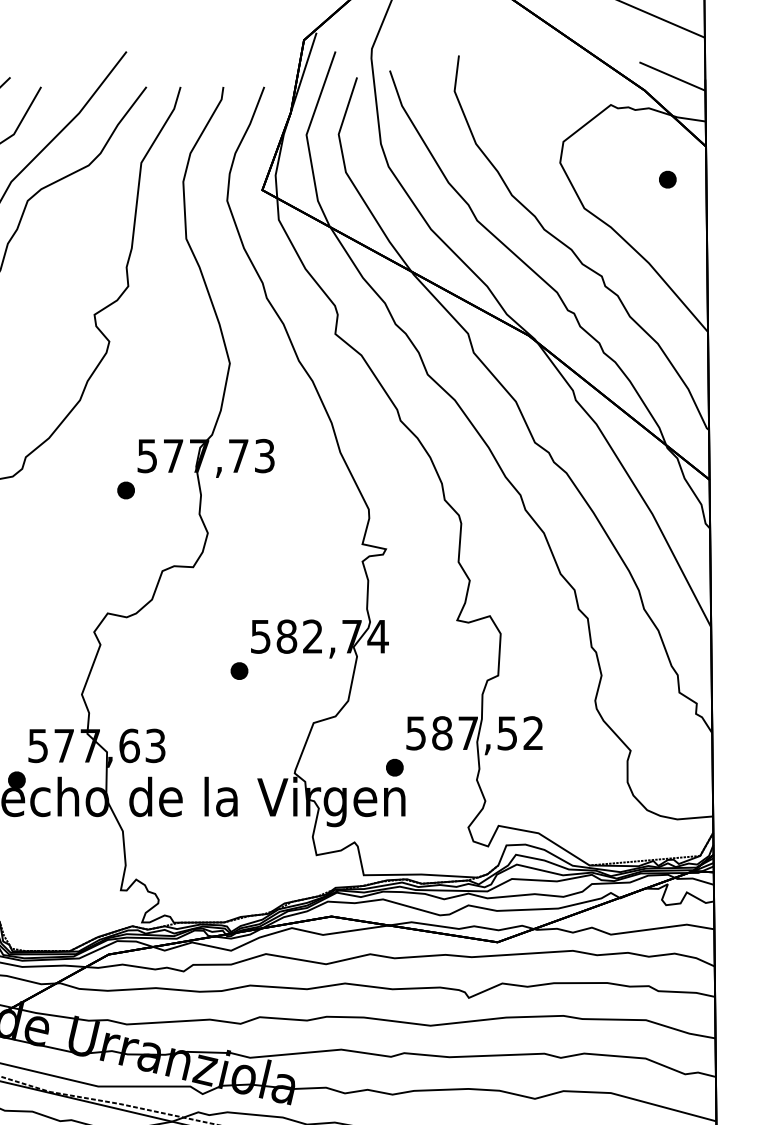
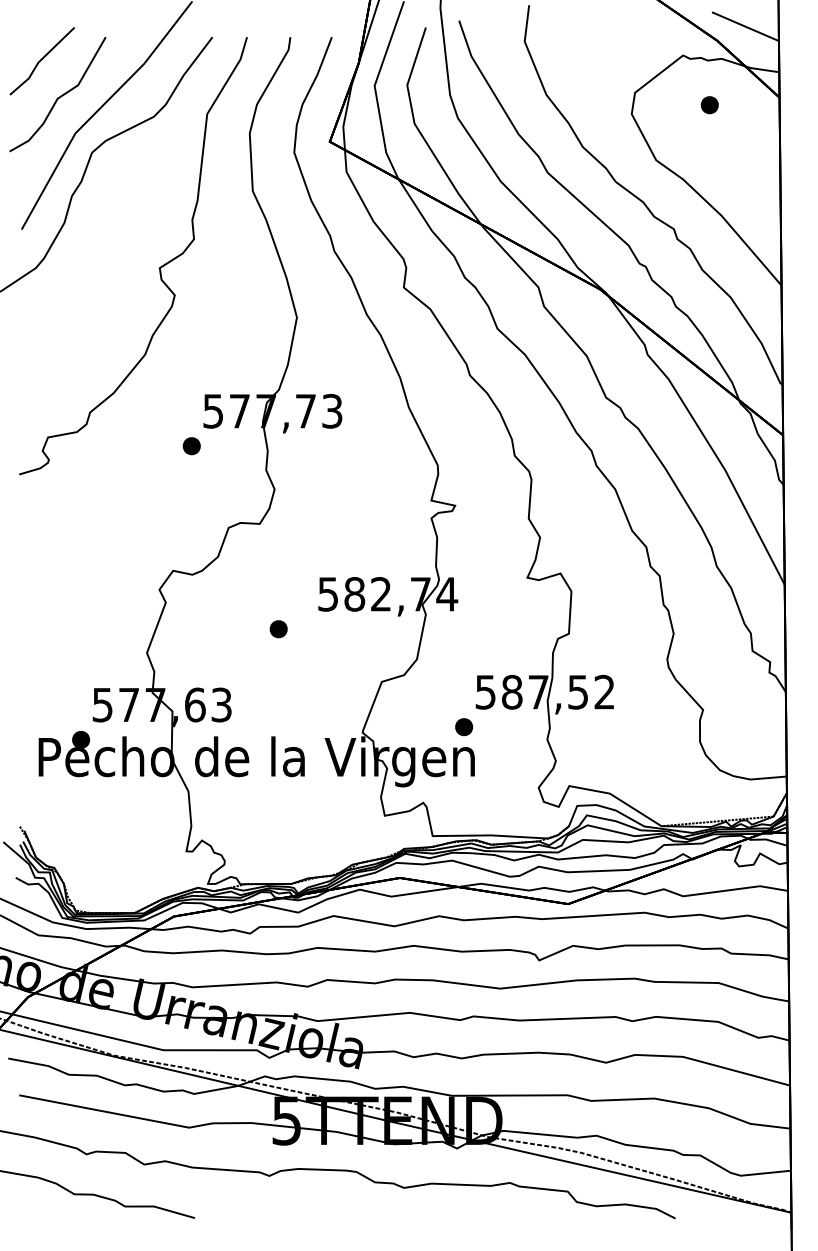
part: (667, 179) -> (709, 105), moved
part: (239, 671) -> (278, 629), moved

